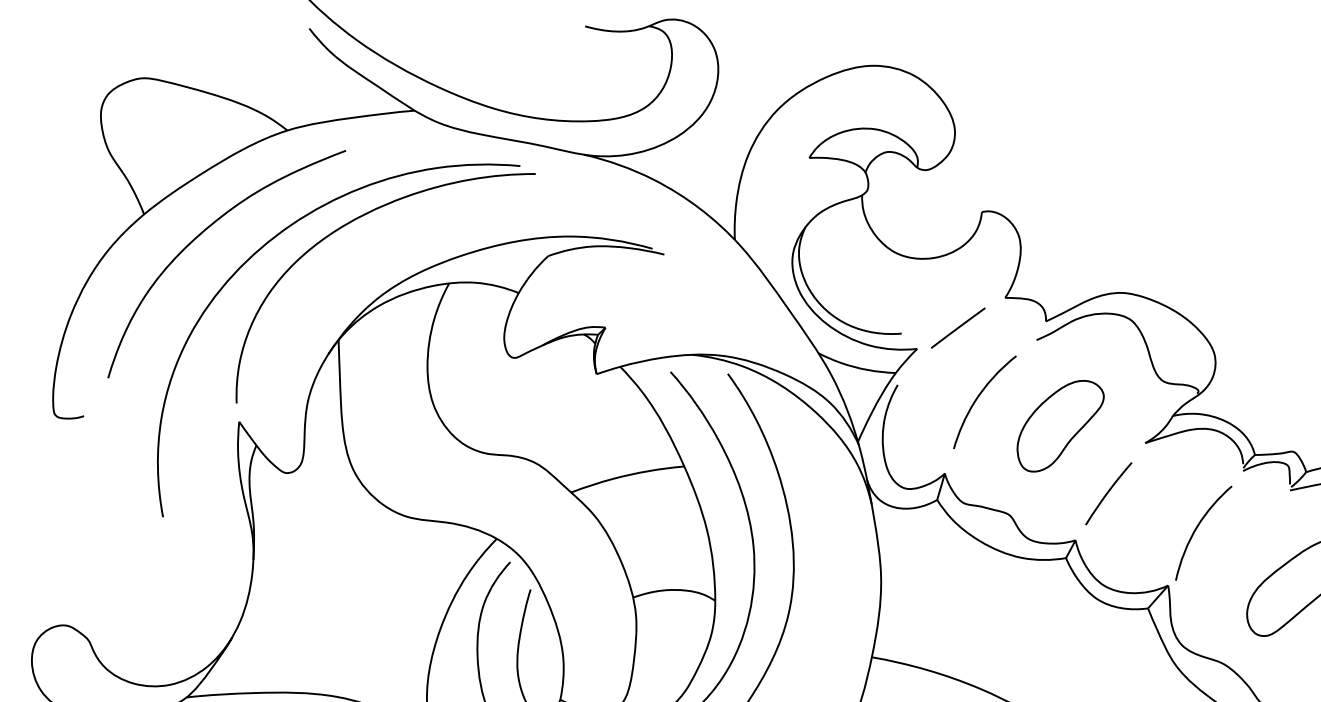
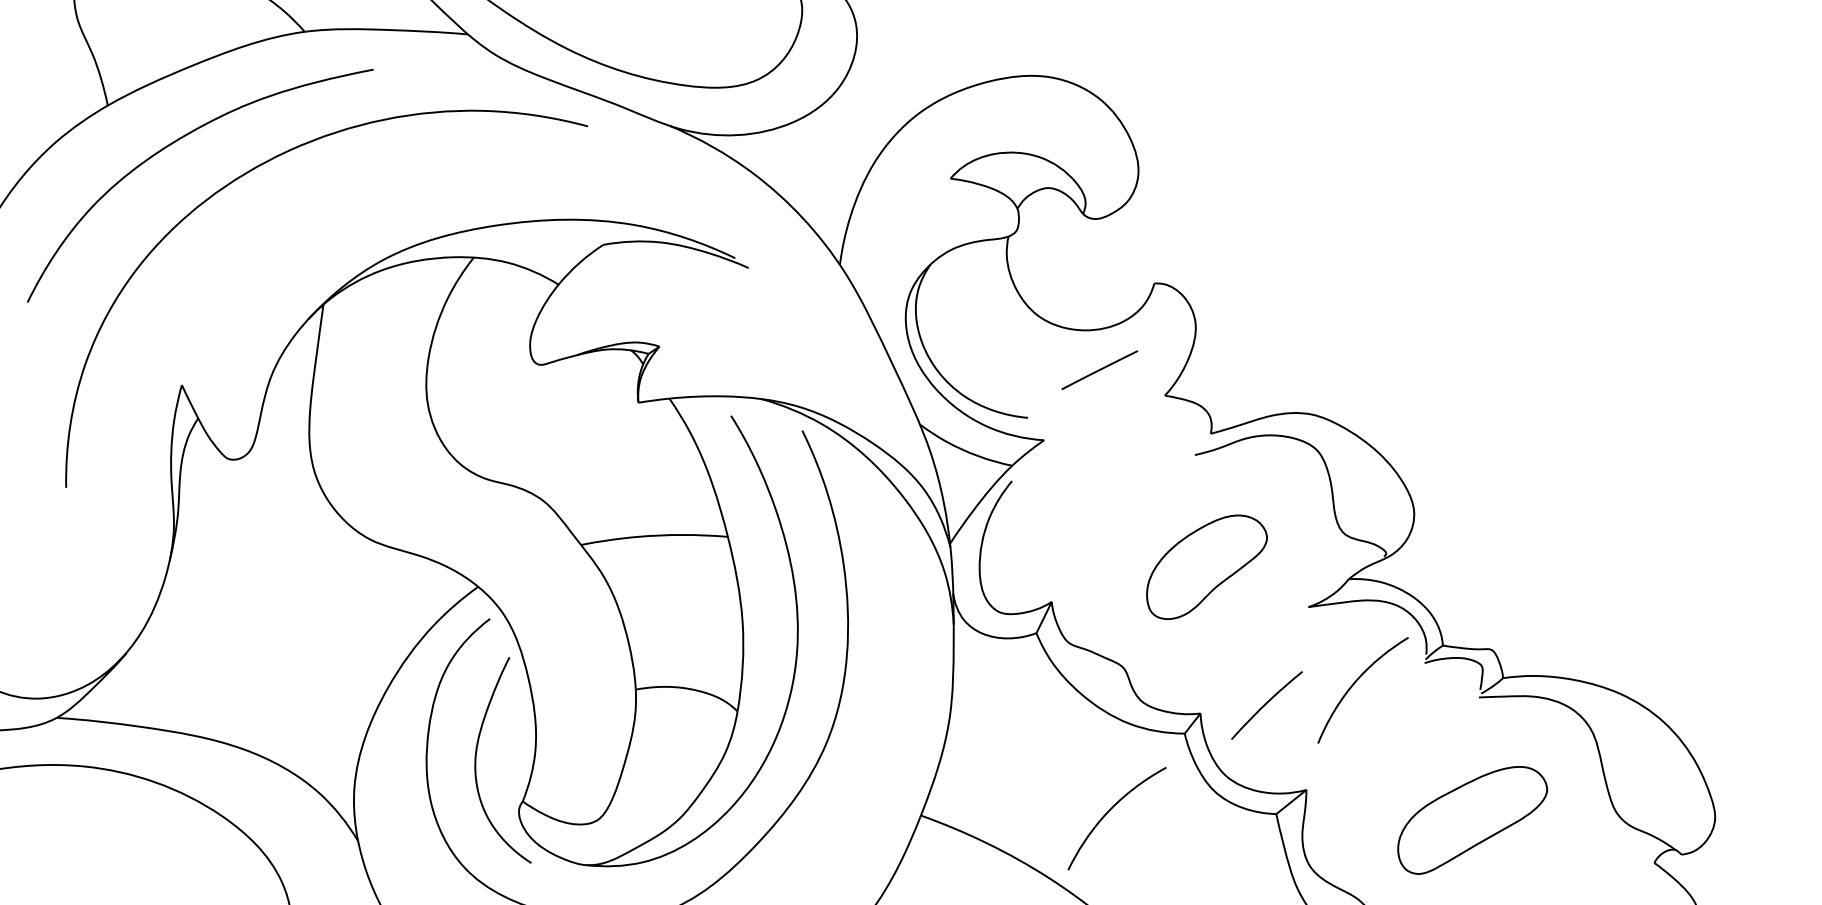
curve: (349, 223) -> (362, 161), removed
line: (957, 327) -> (1099, 369), moved
curve: (976, 400) -> (1107, 814), moved
curve: (1108, 493) -> (1266, 704), moved
curve: (1196, 529) -> (1355, 683), moved

